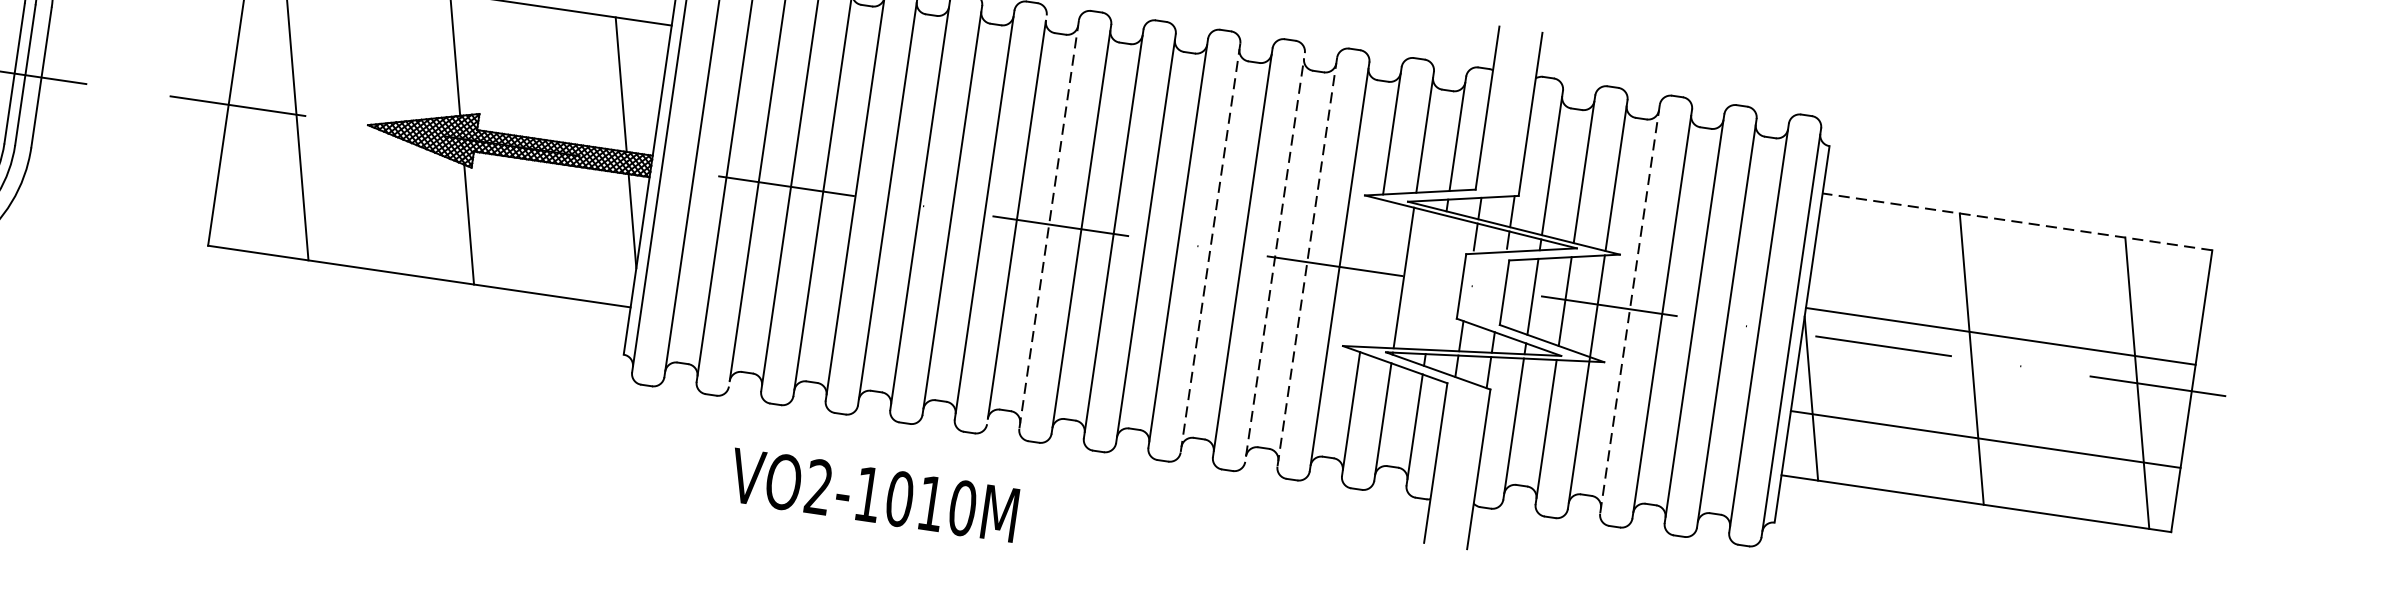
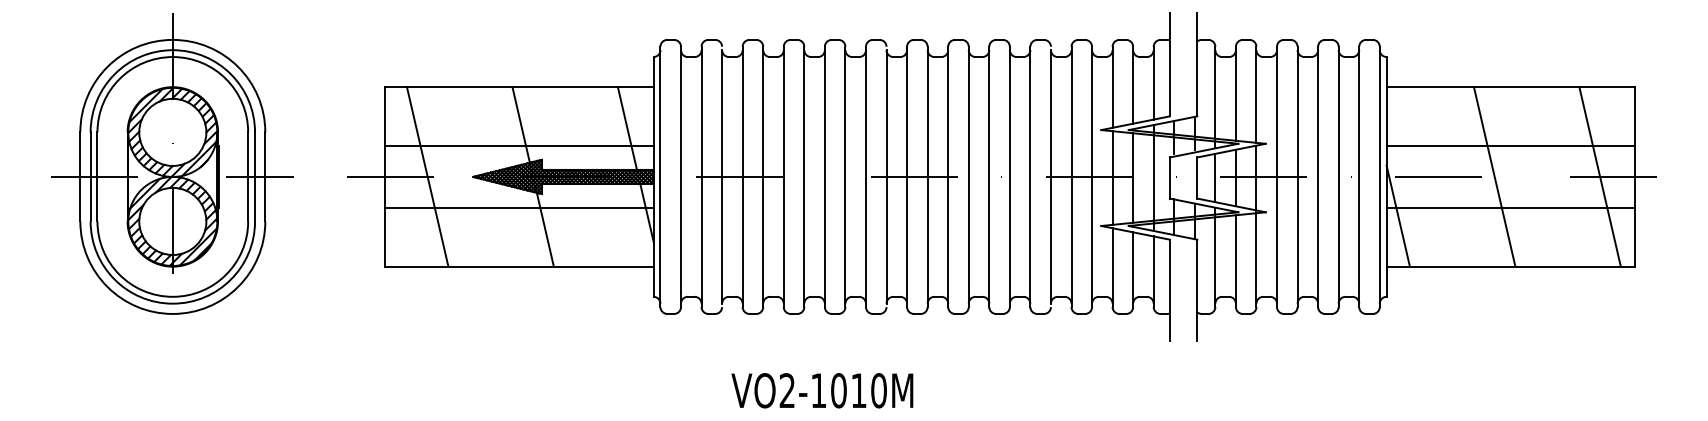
line: (446, 87) -> (518, 146), added
line: (432, 183) -> (518, 207), added
line: (2017, 222) -> (1510, 87), dashed -> solid
line: (1049, 225) -> (907, 177), dashed -> solid
line: (1209, 248) -> (1009, 177), dashed -> solid
line: (1274, 256) -> (1050, 176), dashed -> solid
line: (1307, 263) -> (1071, 177), dashed -> solid
line: (1371, 272) -> (1112, 177), added
line: (1435, 281) -> (1153, 177), added
line: (1630, 310) -> (1277, 177), dashed -> solid
line: (2000, 336) -> (1510, 146), moved
line: (1985, 438) -> (1510, 207), moved
text: (874, 494) -> (822, 390), moved

